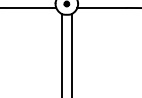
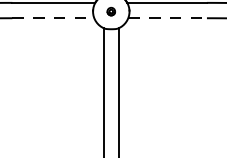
line: (31, 7) -> (54, 17), solid -> dashed
line: (102, 7) -> (168, 17), solid -> dashed

